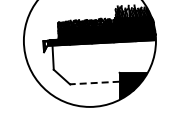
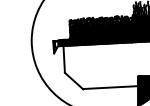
line: (94, 83) -> (110, 88), dashed -> solid

